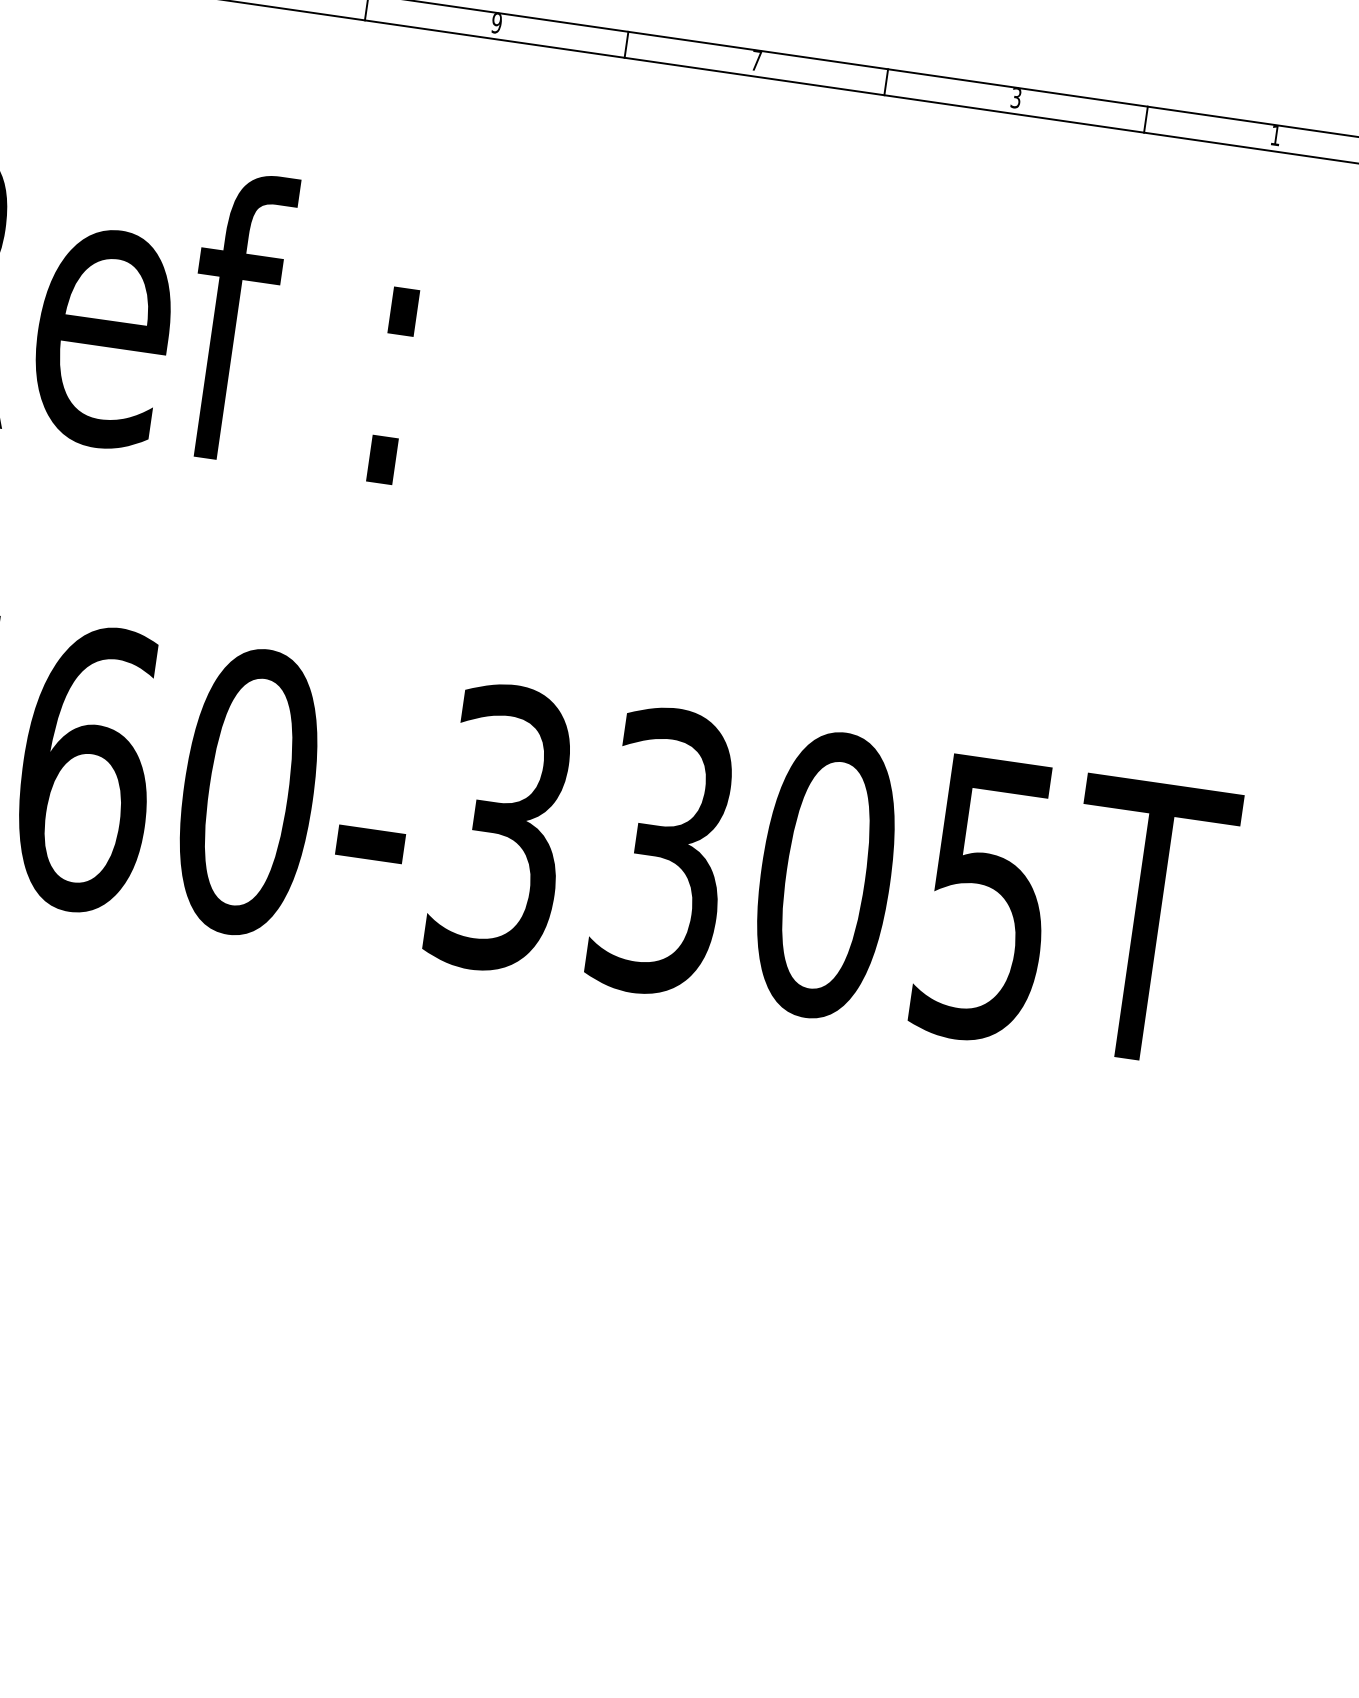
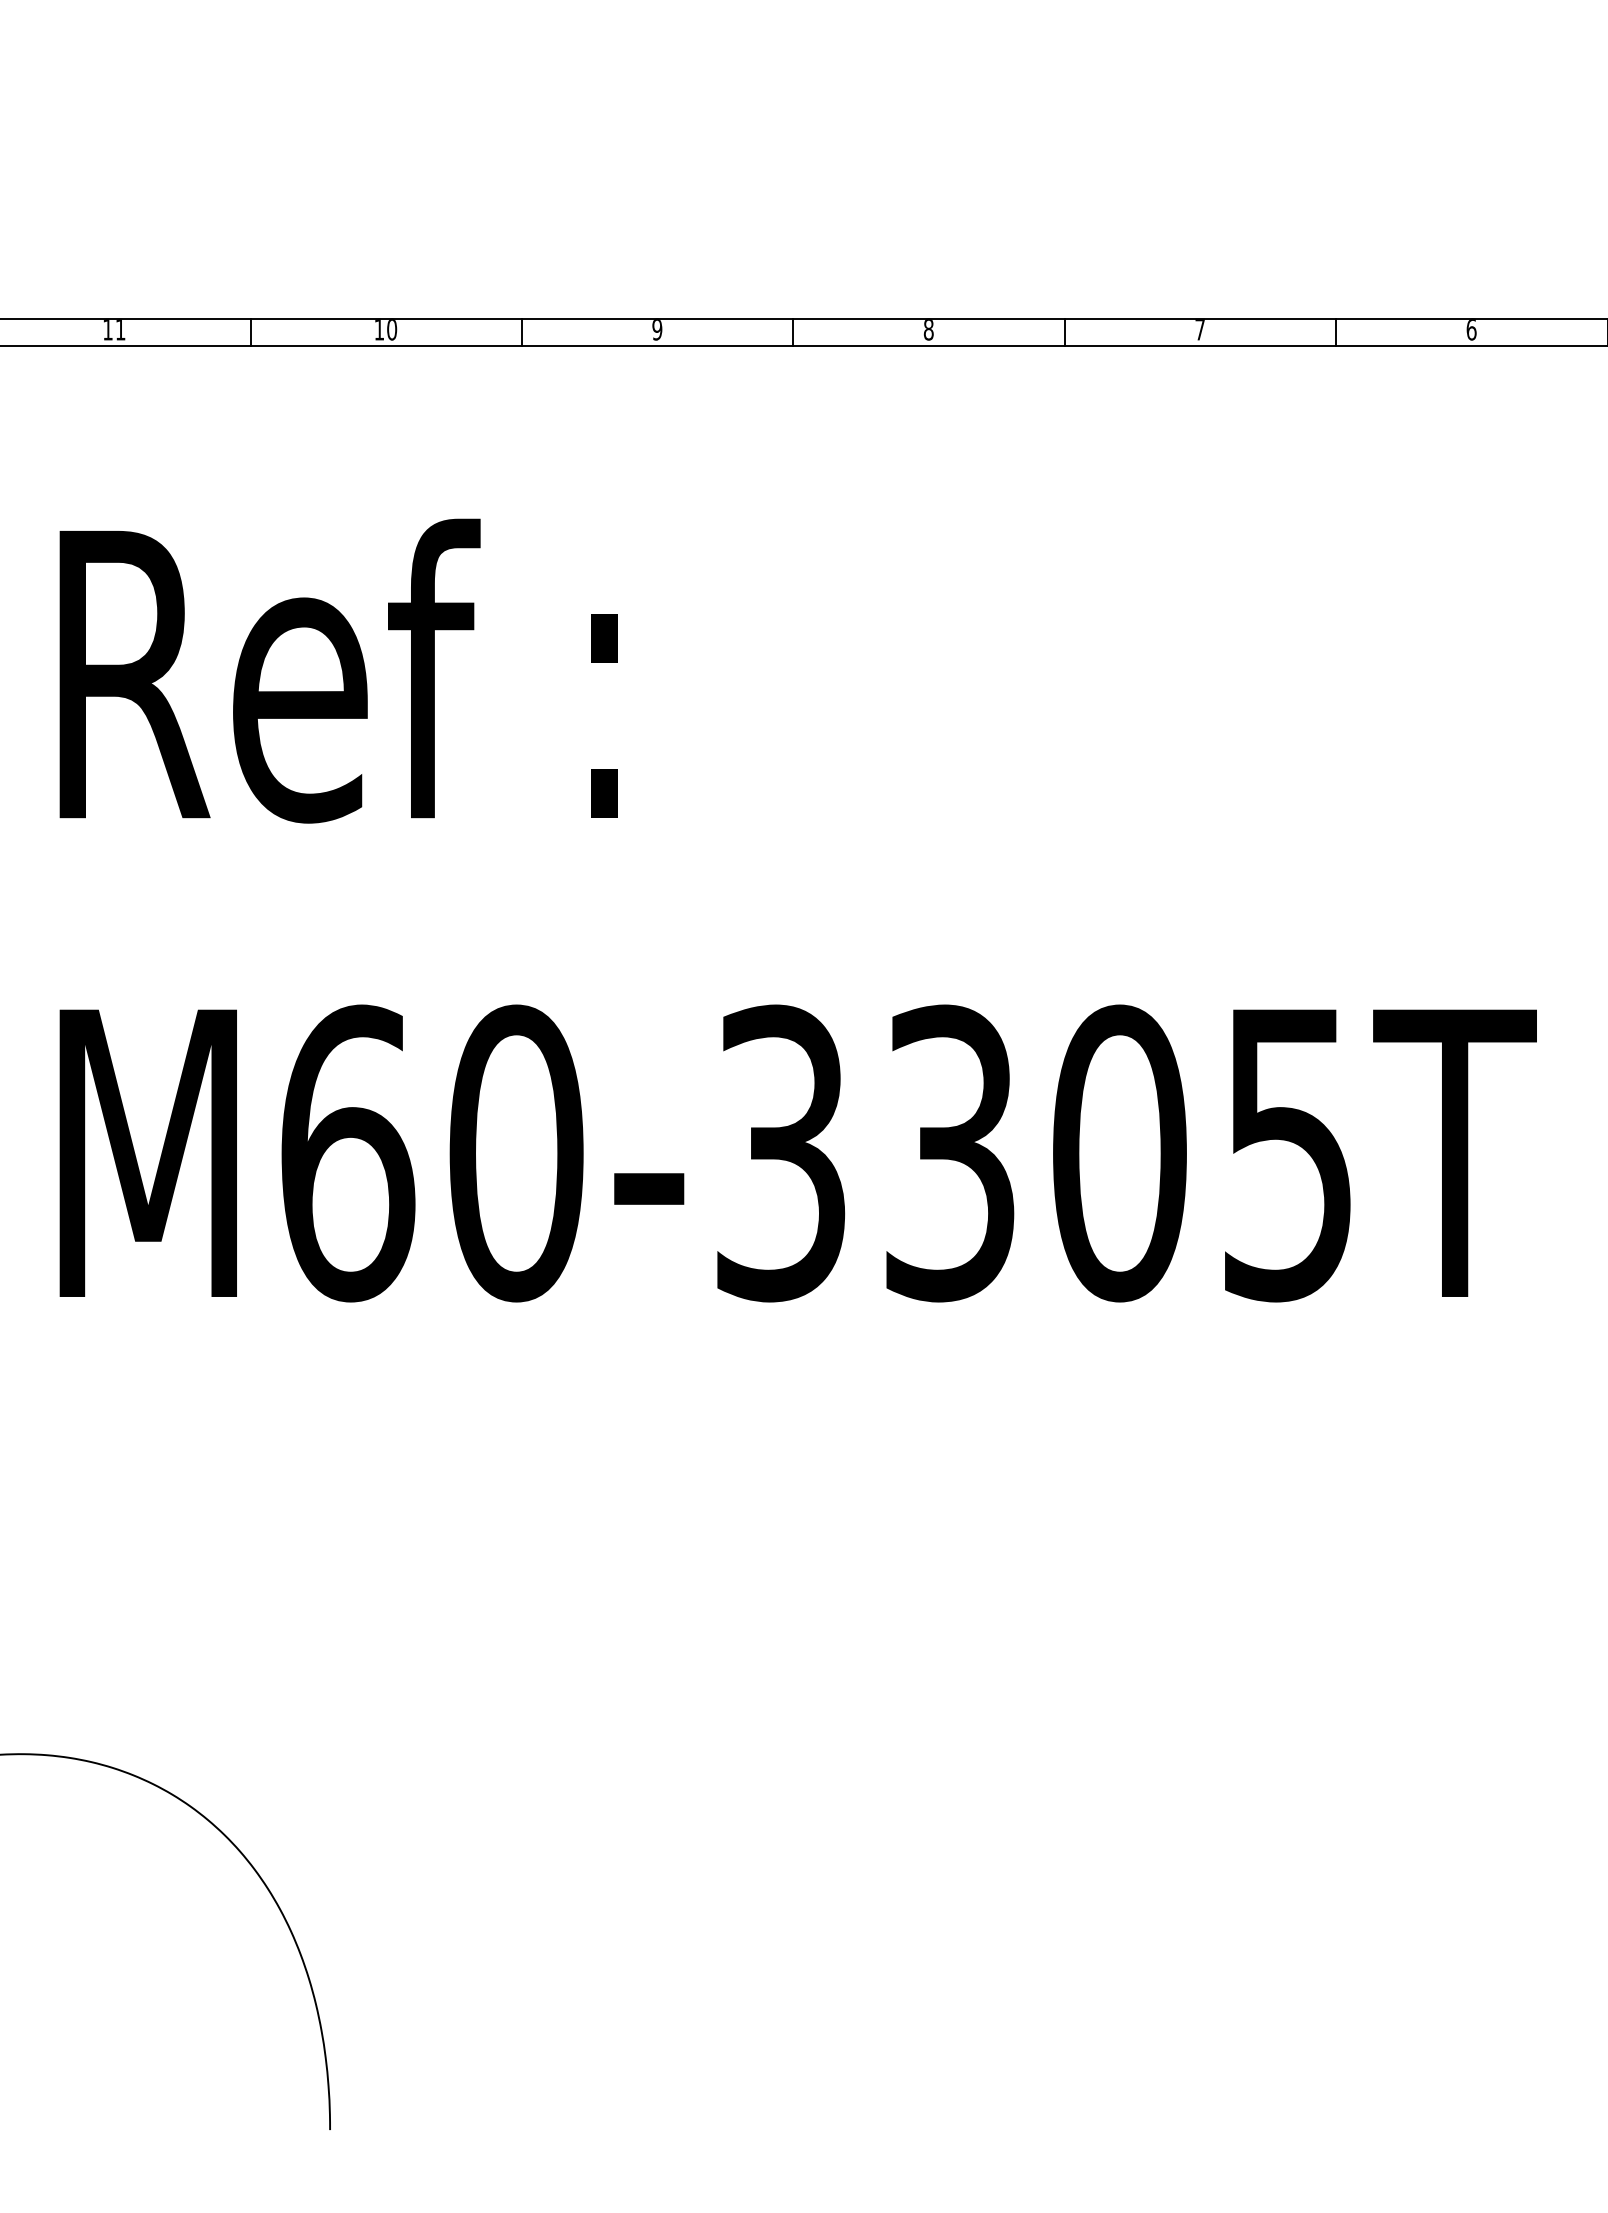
text: (756, 61) -> (928, 330), 7 -> 8
text: (1015, 98) -> (1199, 330), 3 -> 7
text: (1275, 136) -> (1471, 330), 1 -> 6

